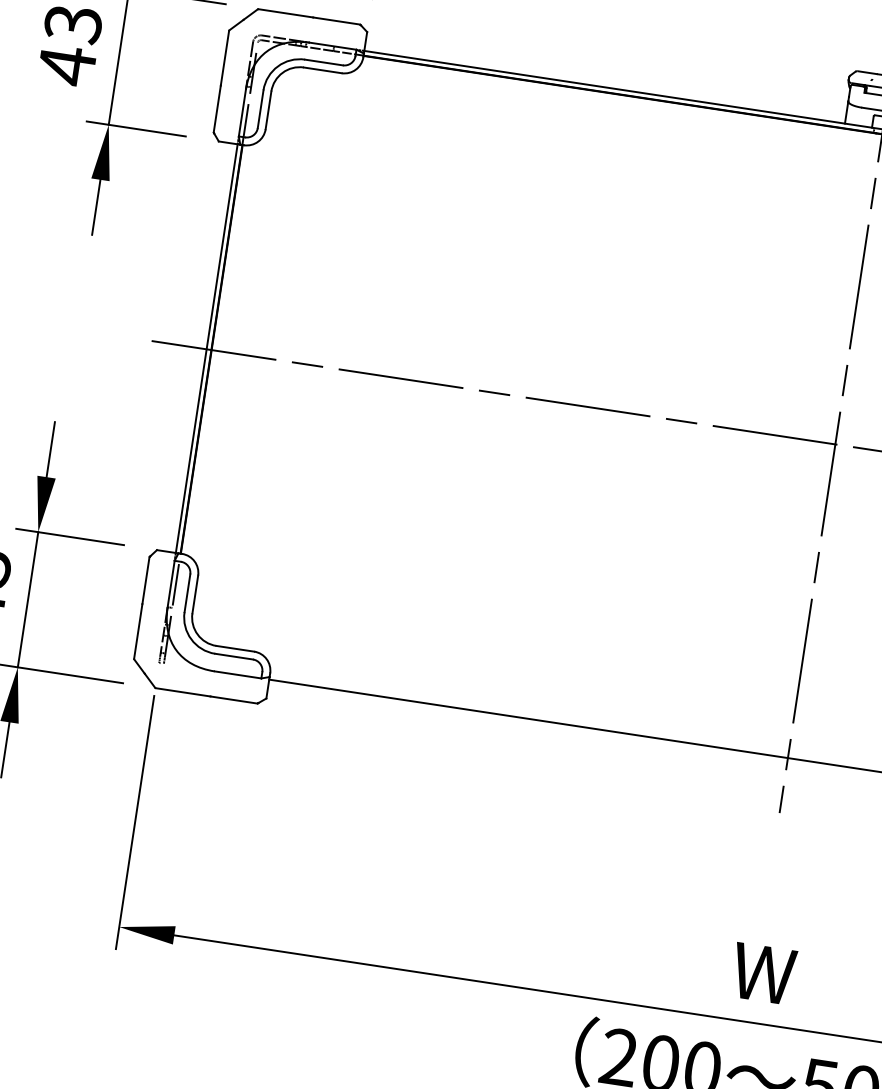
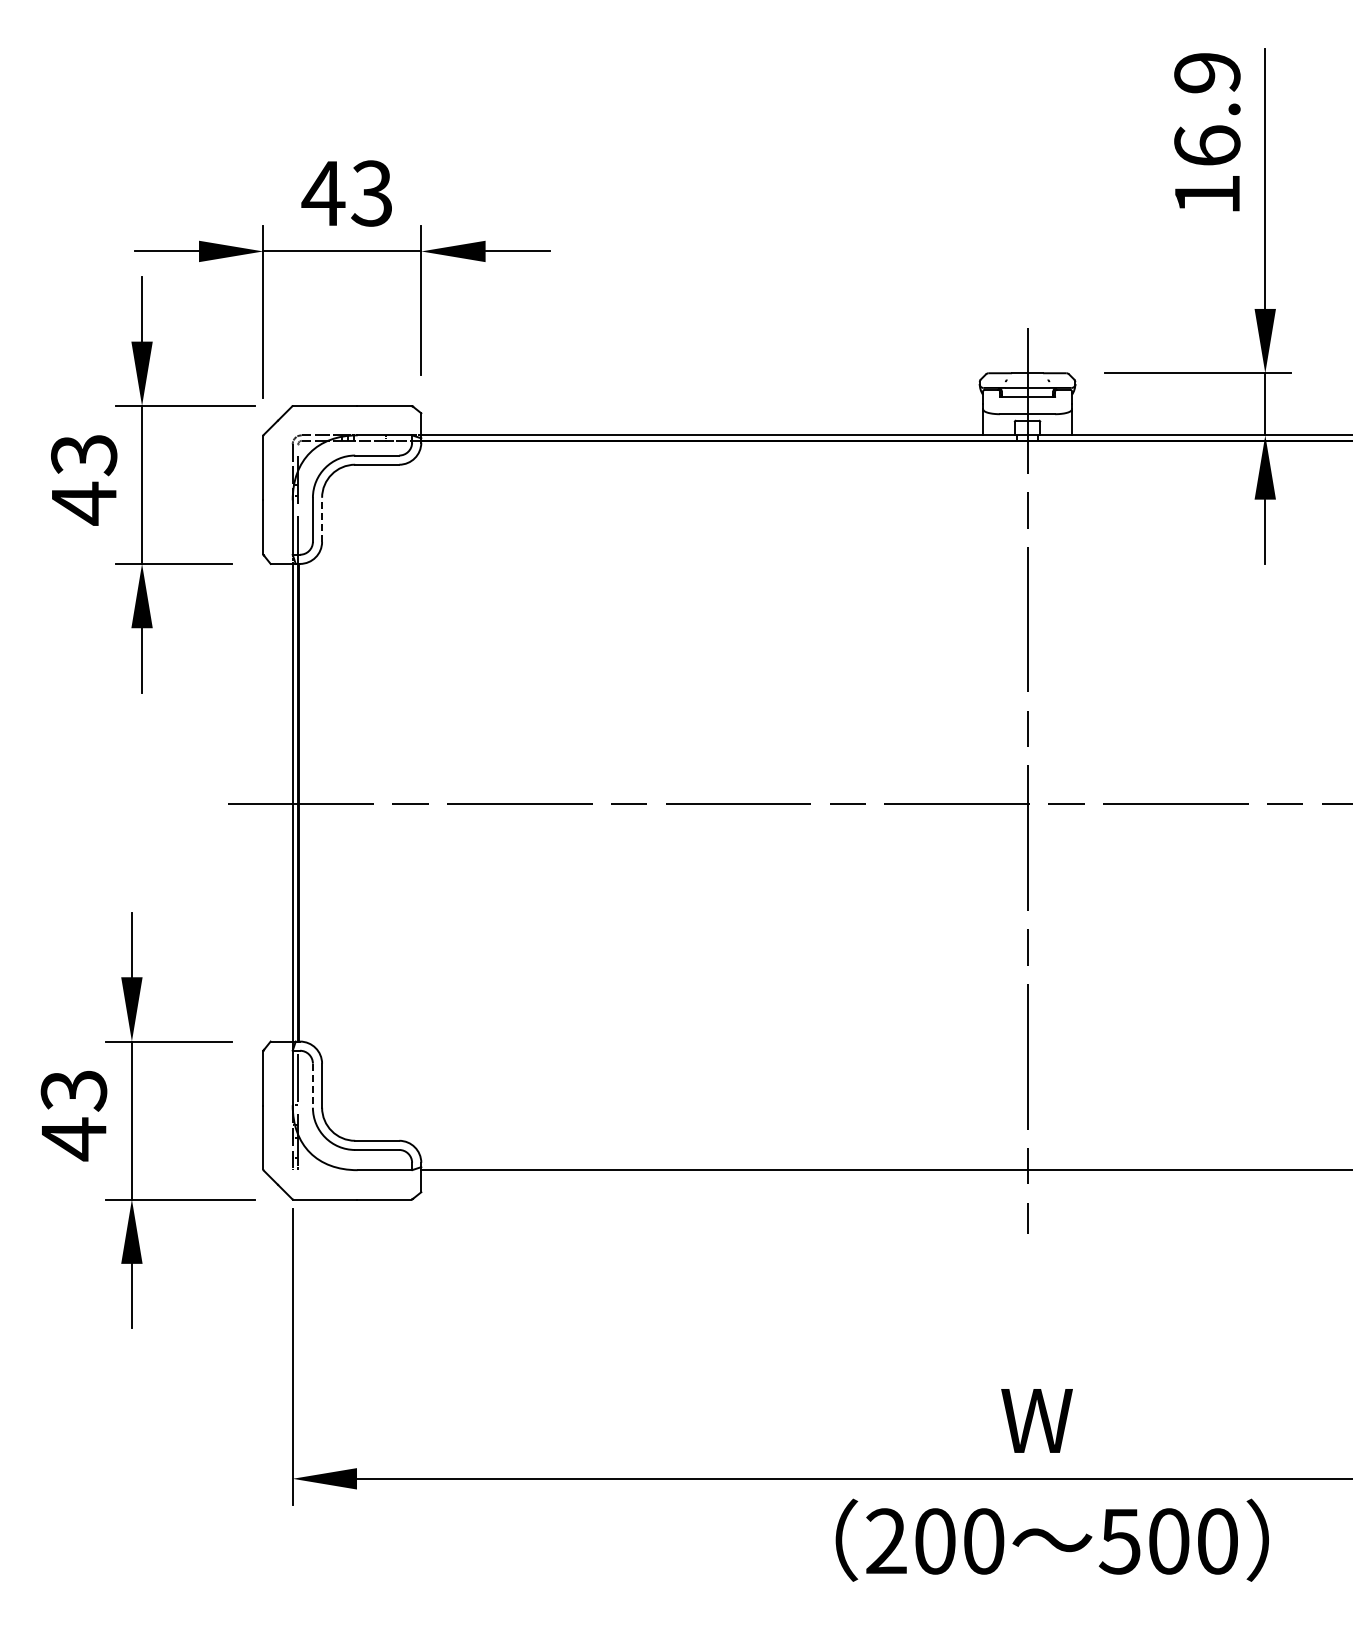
line: (268, 110) -> (322, 519), solid -> dashed
line: (186, 593) -> (312, 1086), solid -> dashed

